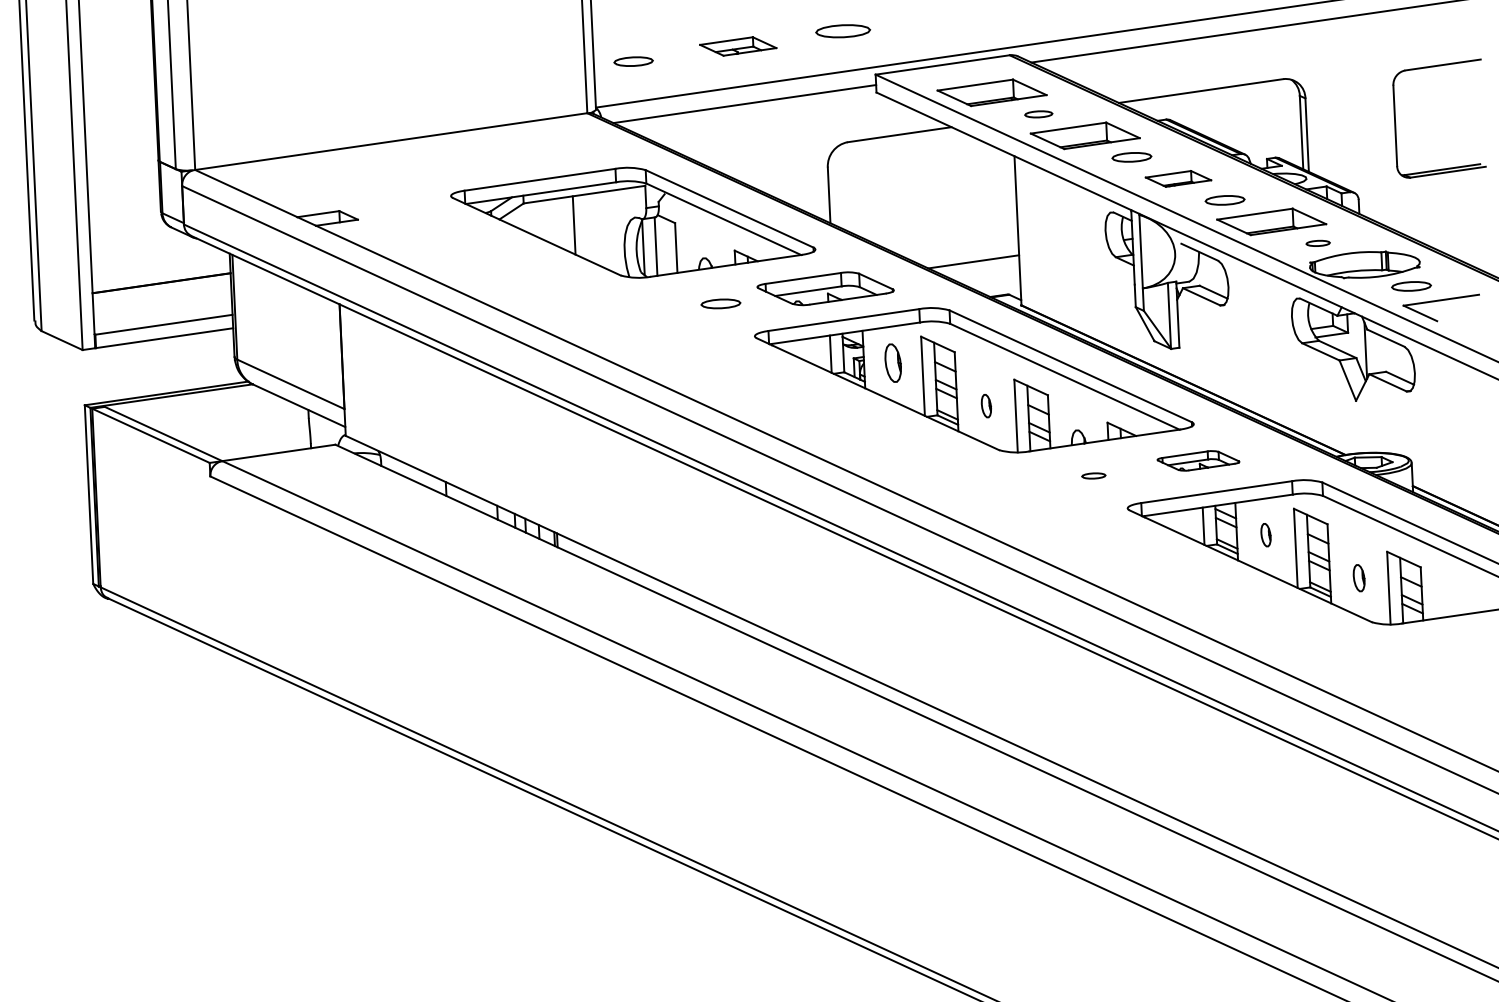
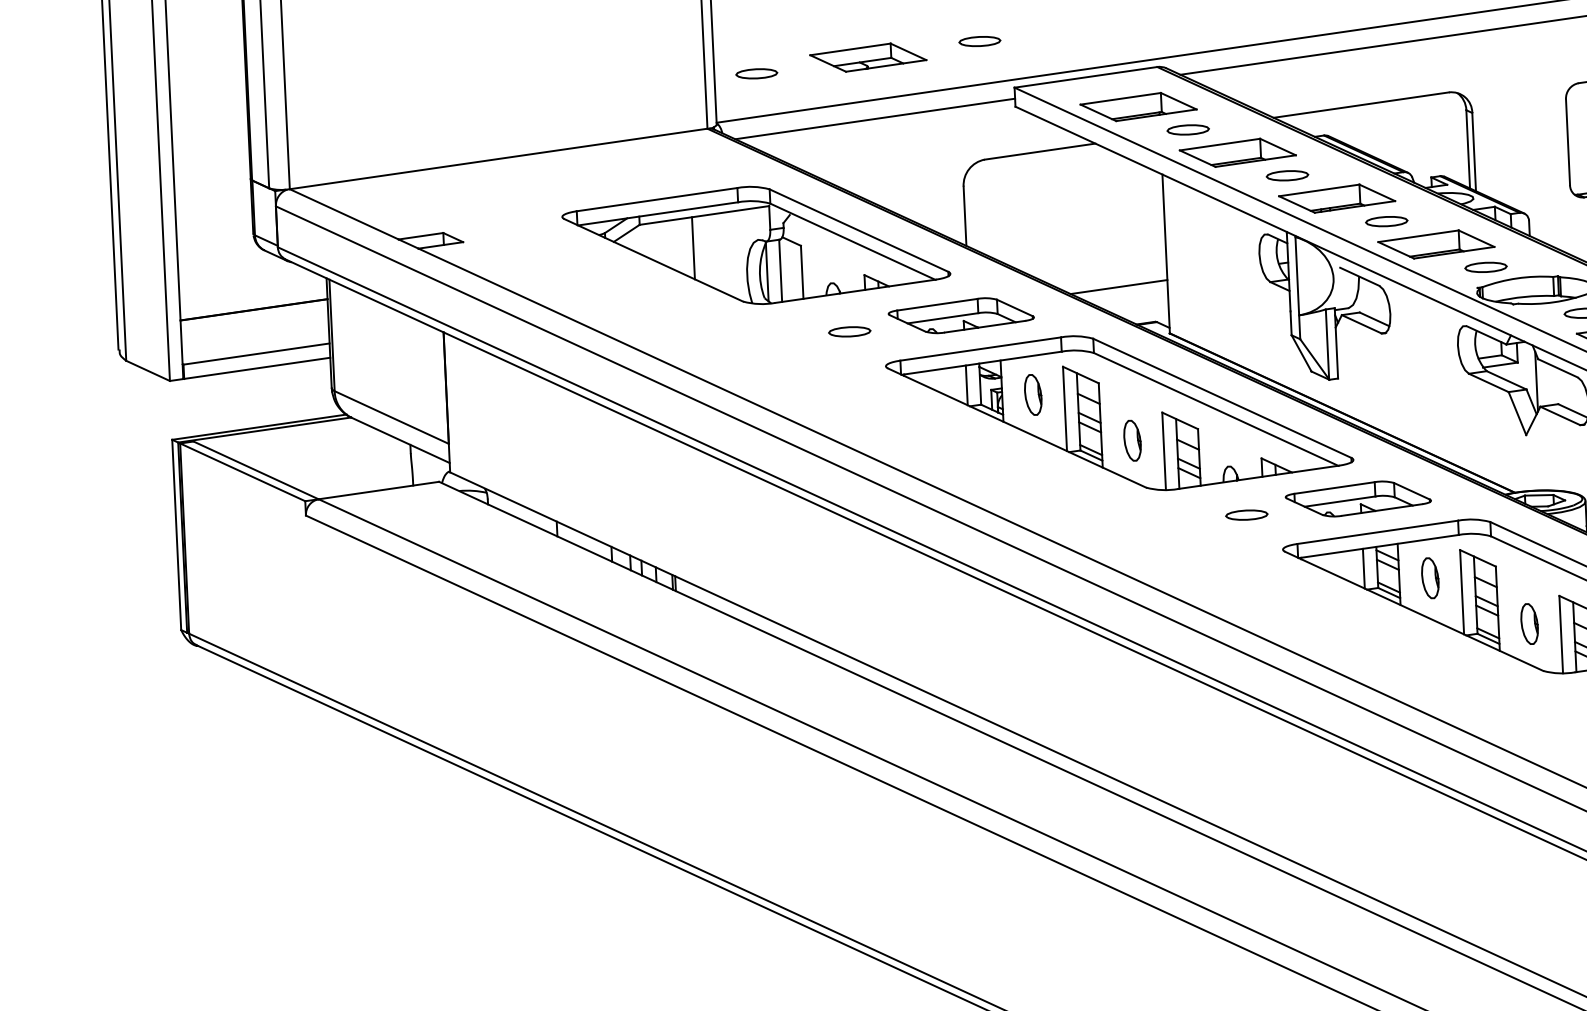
part: (842, 31) -> (979, 41), size x0.71
part: (737, 46) -> (867, 57), size x1.43
part: (1038, 114) -> (1188, 130), size x1.43
part: (1178, 178) -> (1337, 198), size x1.67
part: (1317, 243) -> (1485, 267), size x1.67
part: (986, 405) -> (1132, 440), size x1.67
part: (1198, 460) -> (1358, 498), size x1.67
part: (1093, 475) -> (1246, 514), size x1.67
part: (1265, 534) -> (1429, 577), size x1.67
part: (1358, 577) -> (1528, 623), size x1.43

